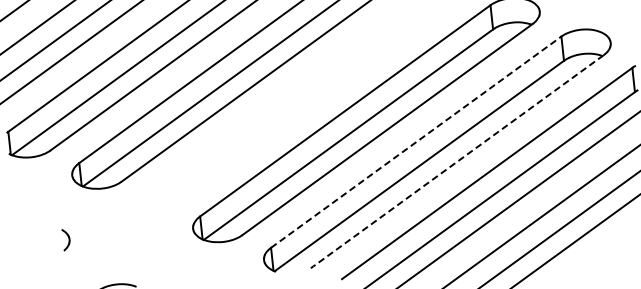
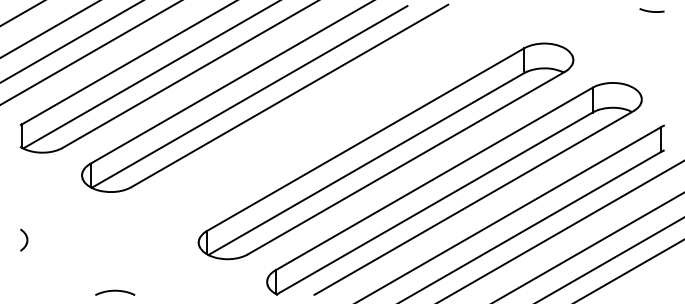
line: (416, 142) -> (434, 179), dashed -> solid
line: (458, 160) -> (474, 202), dashed -> solid
curve: (68, 239) -> (26, 239), moved

